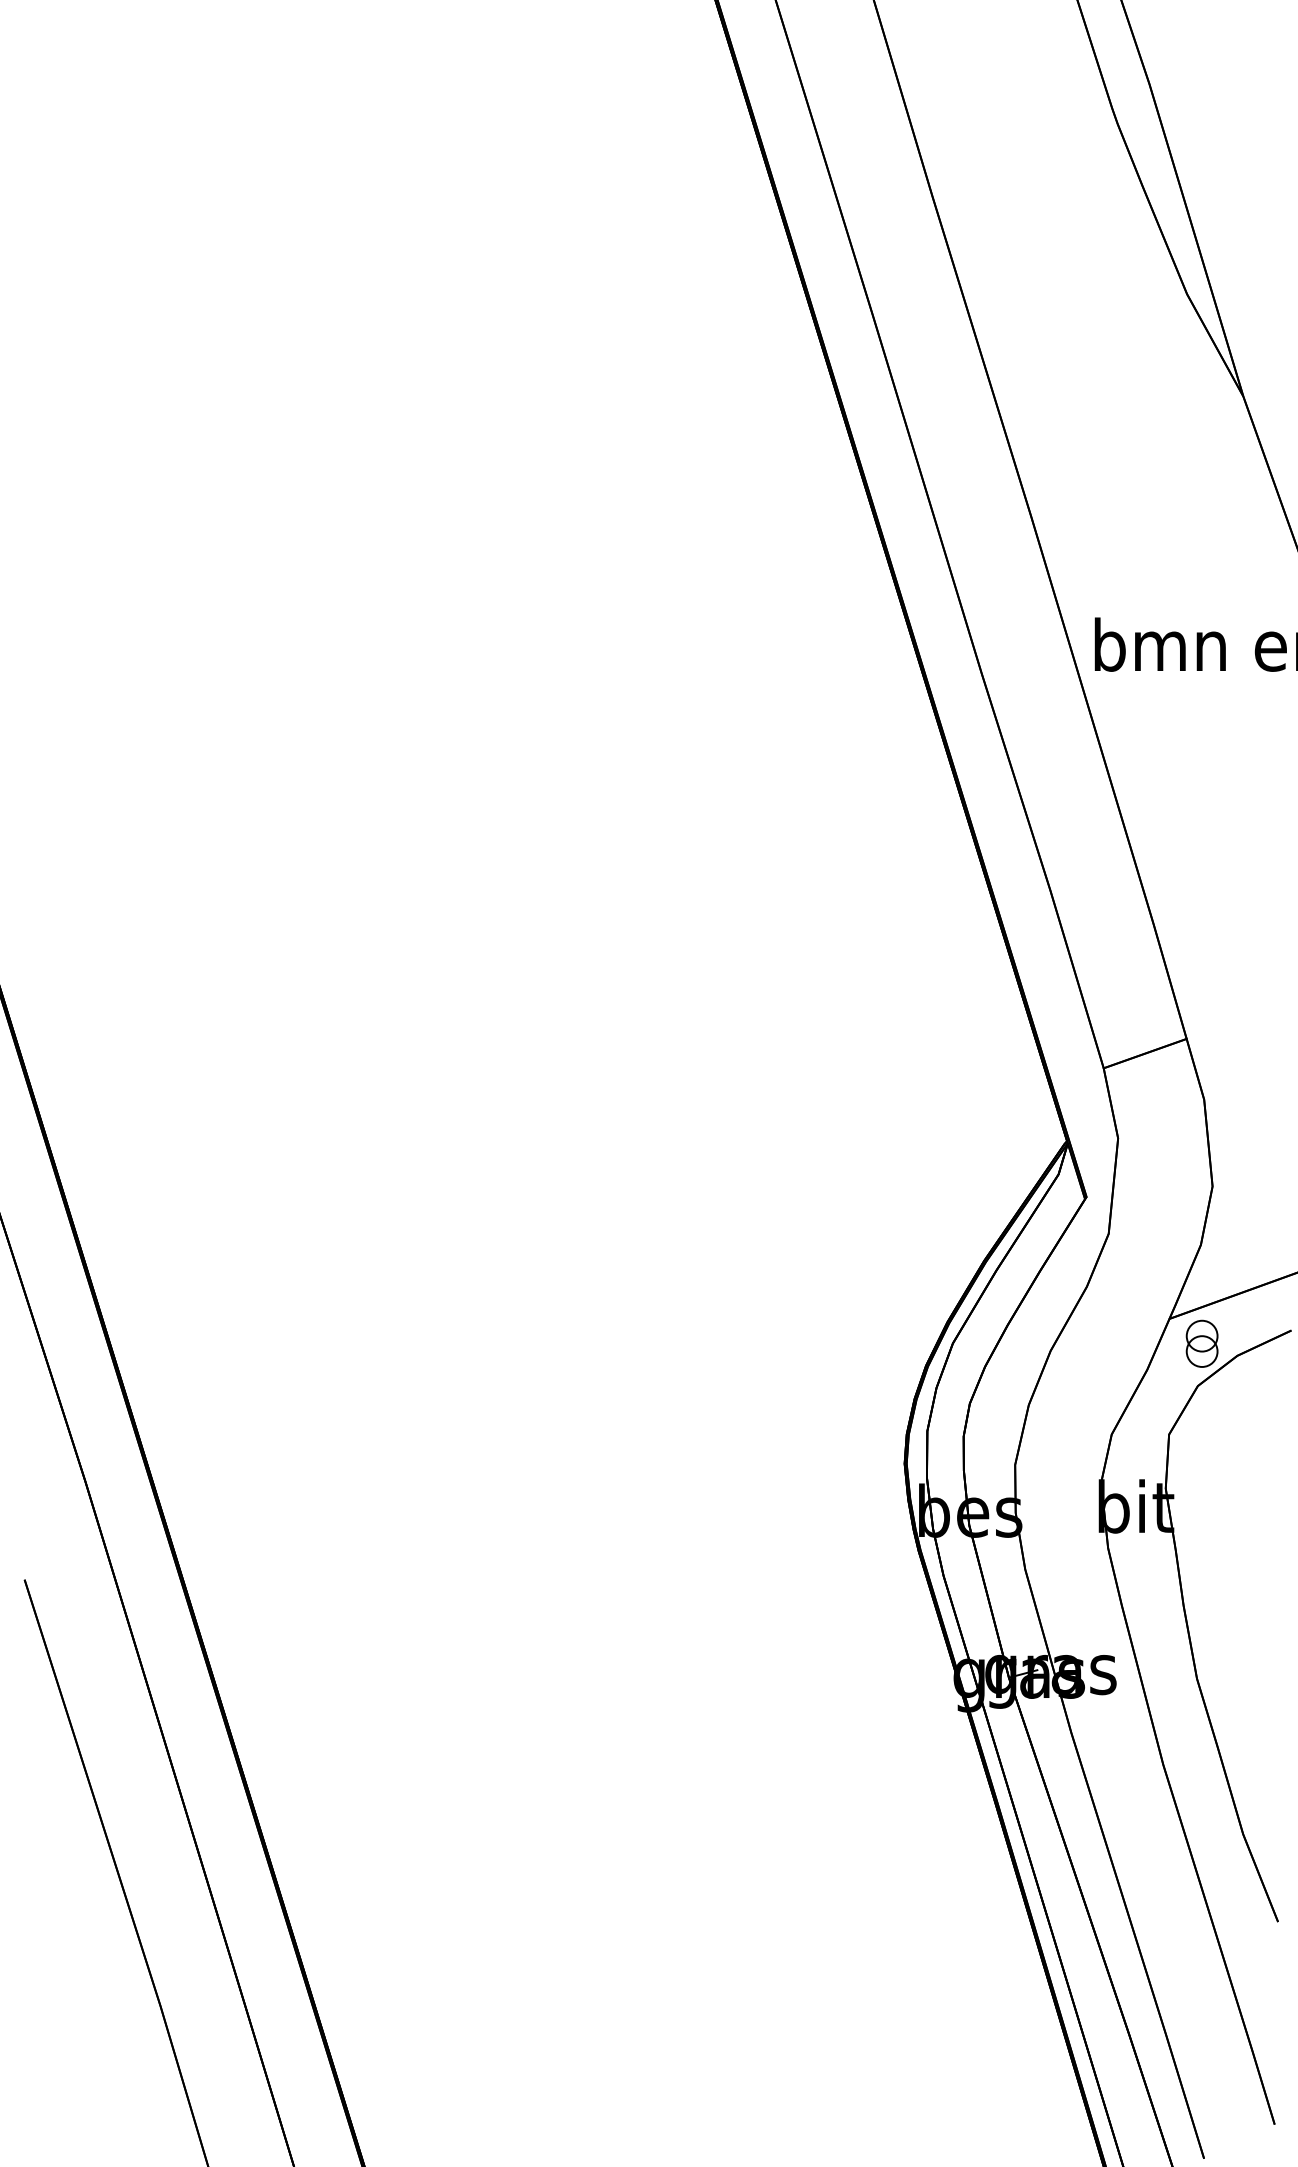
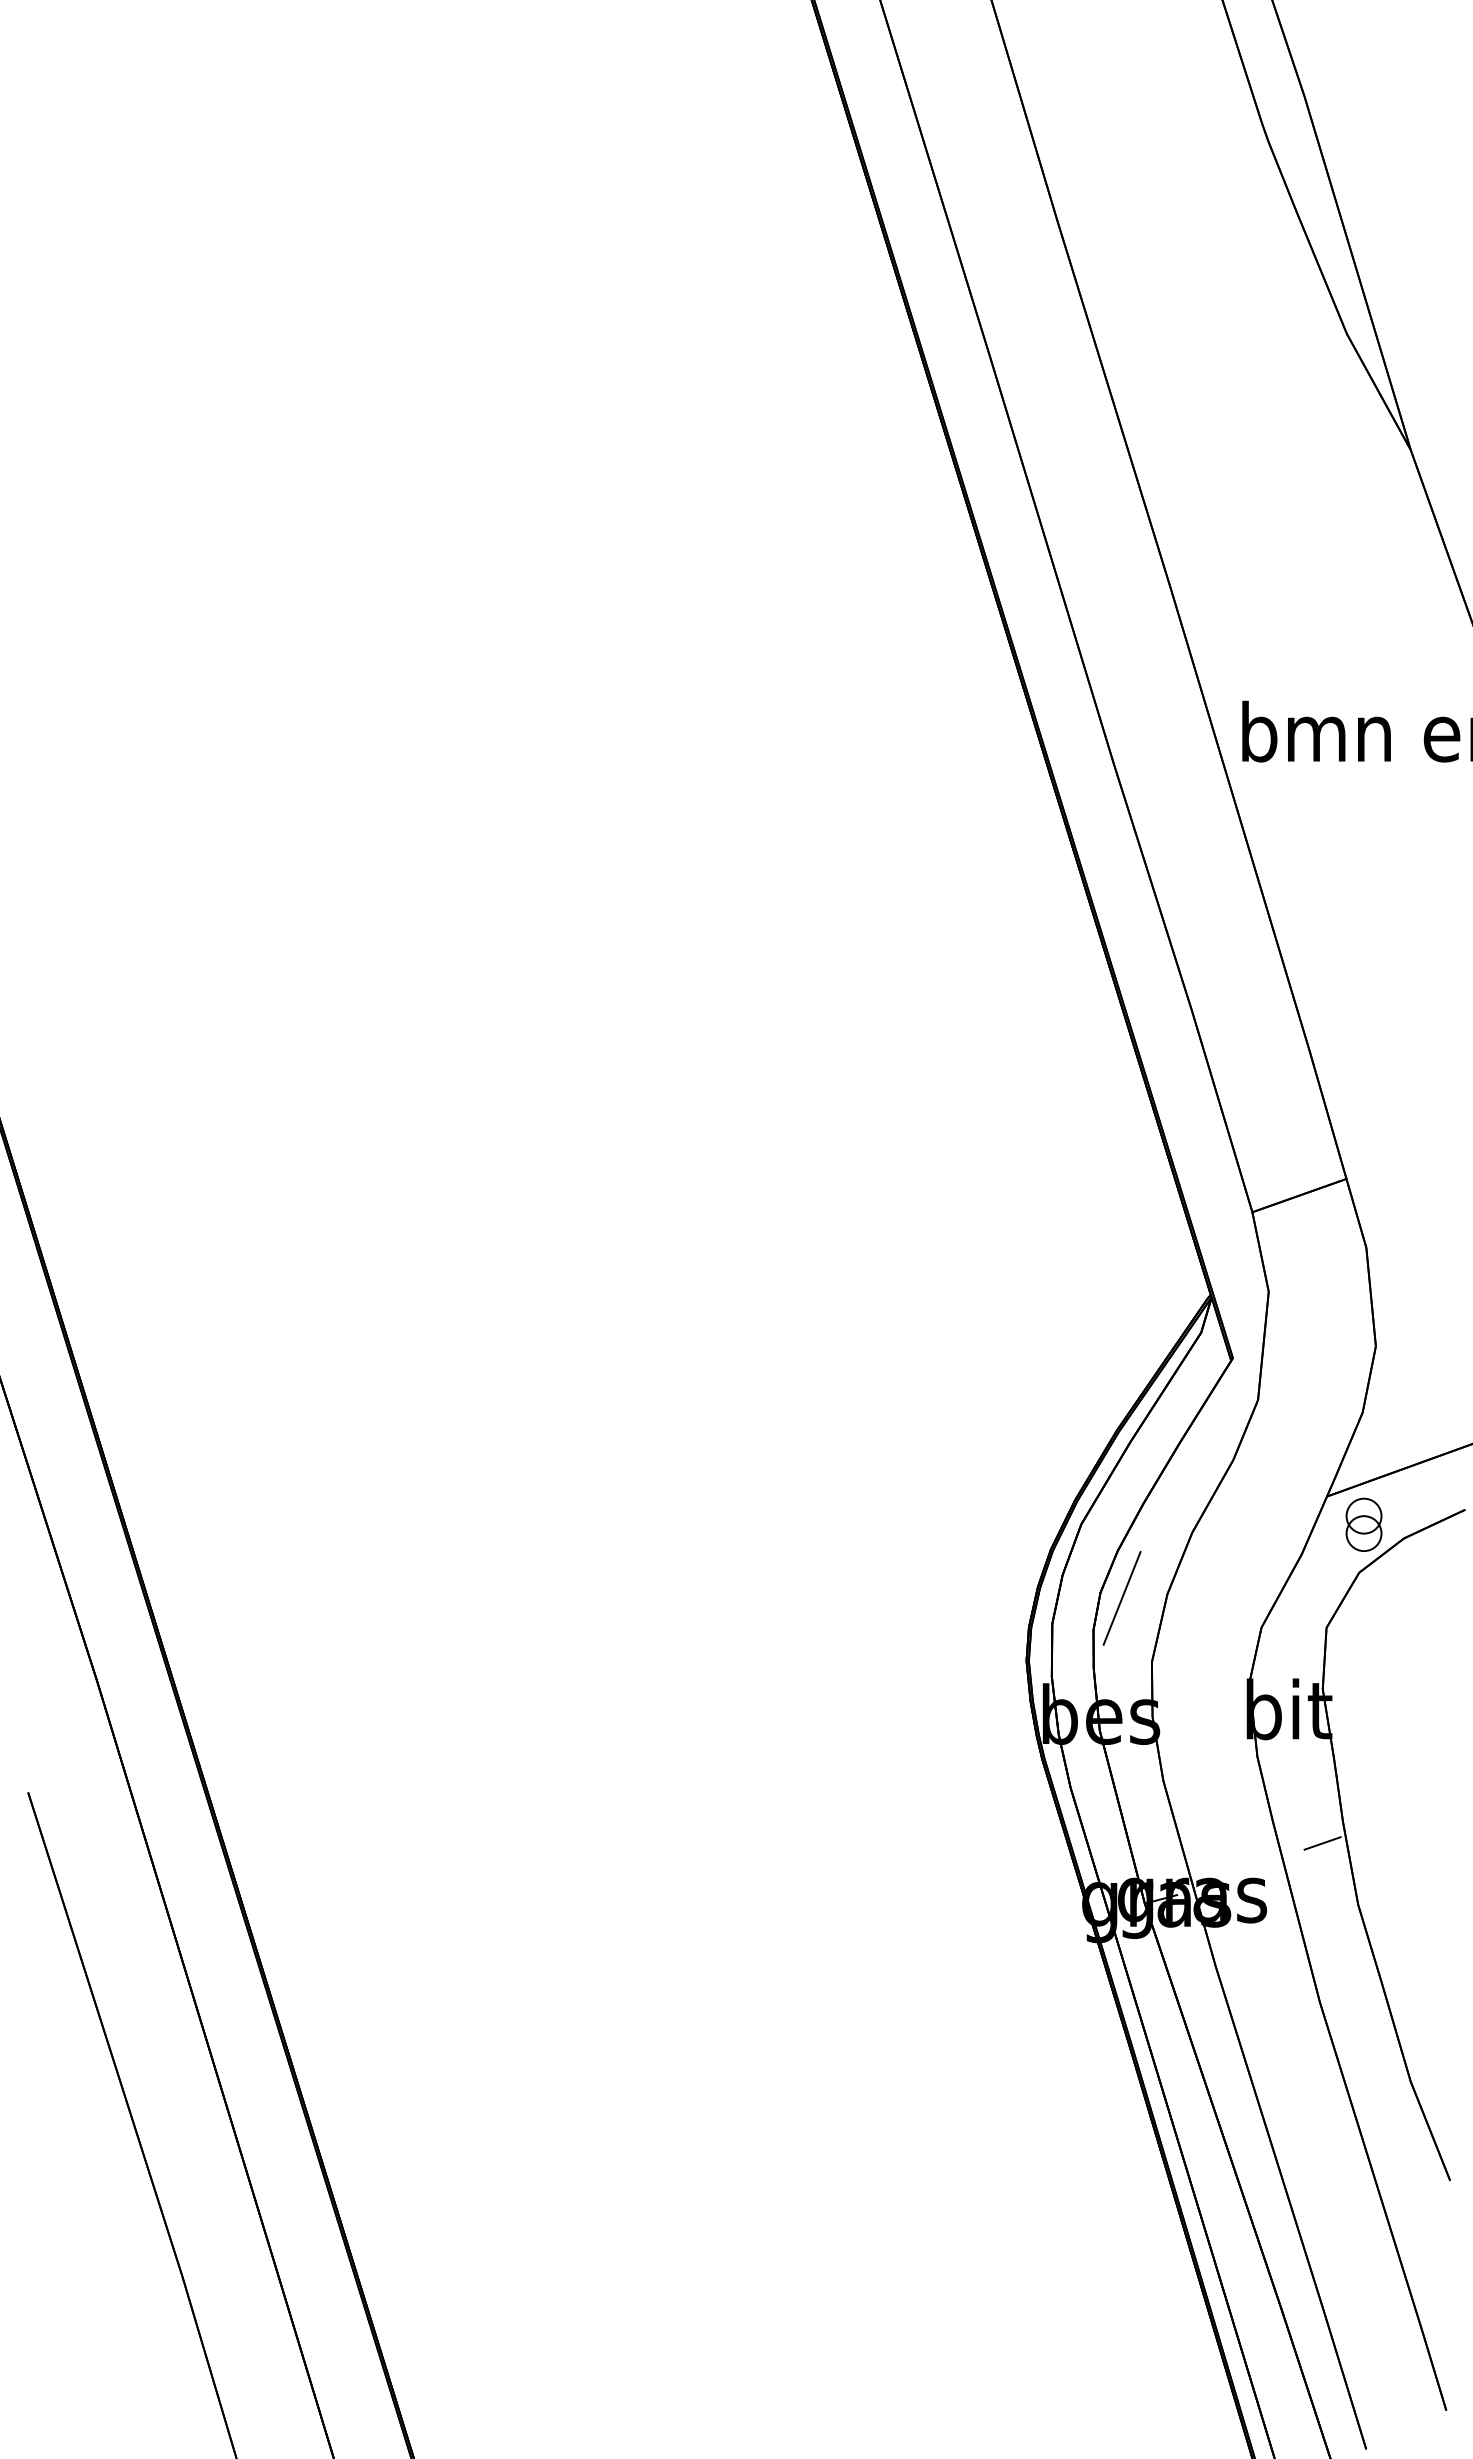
line: (988, 1408) -> (1121, 1598), added
line: (1165, 1624) -> (1322, 1843), added

